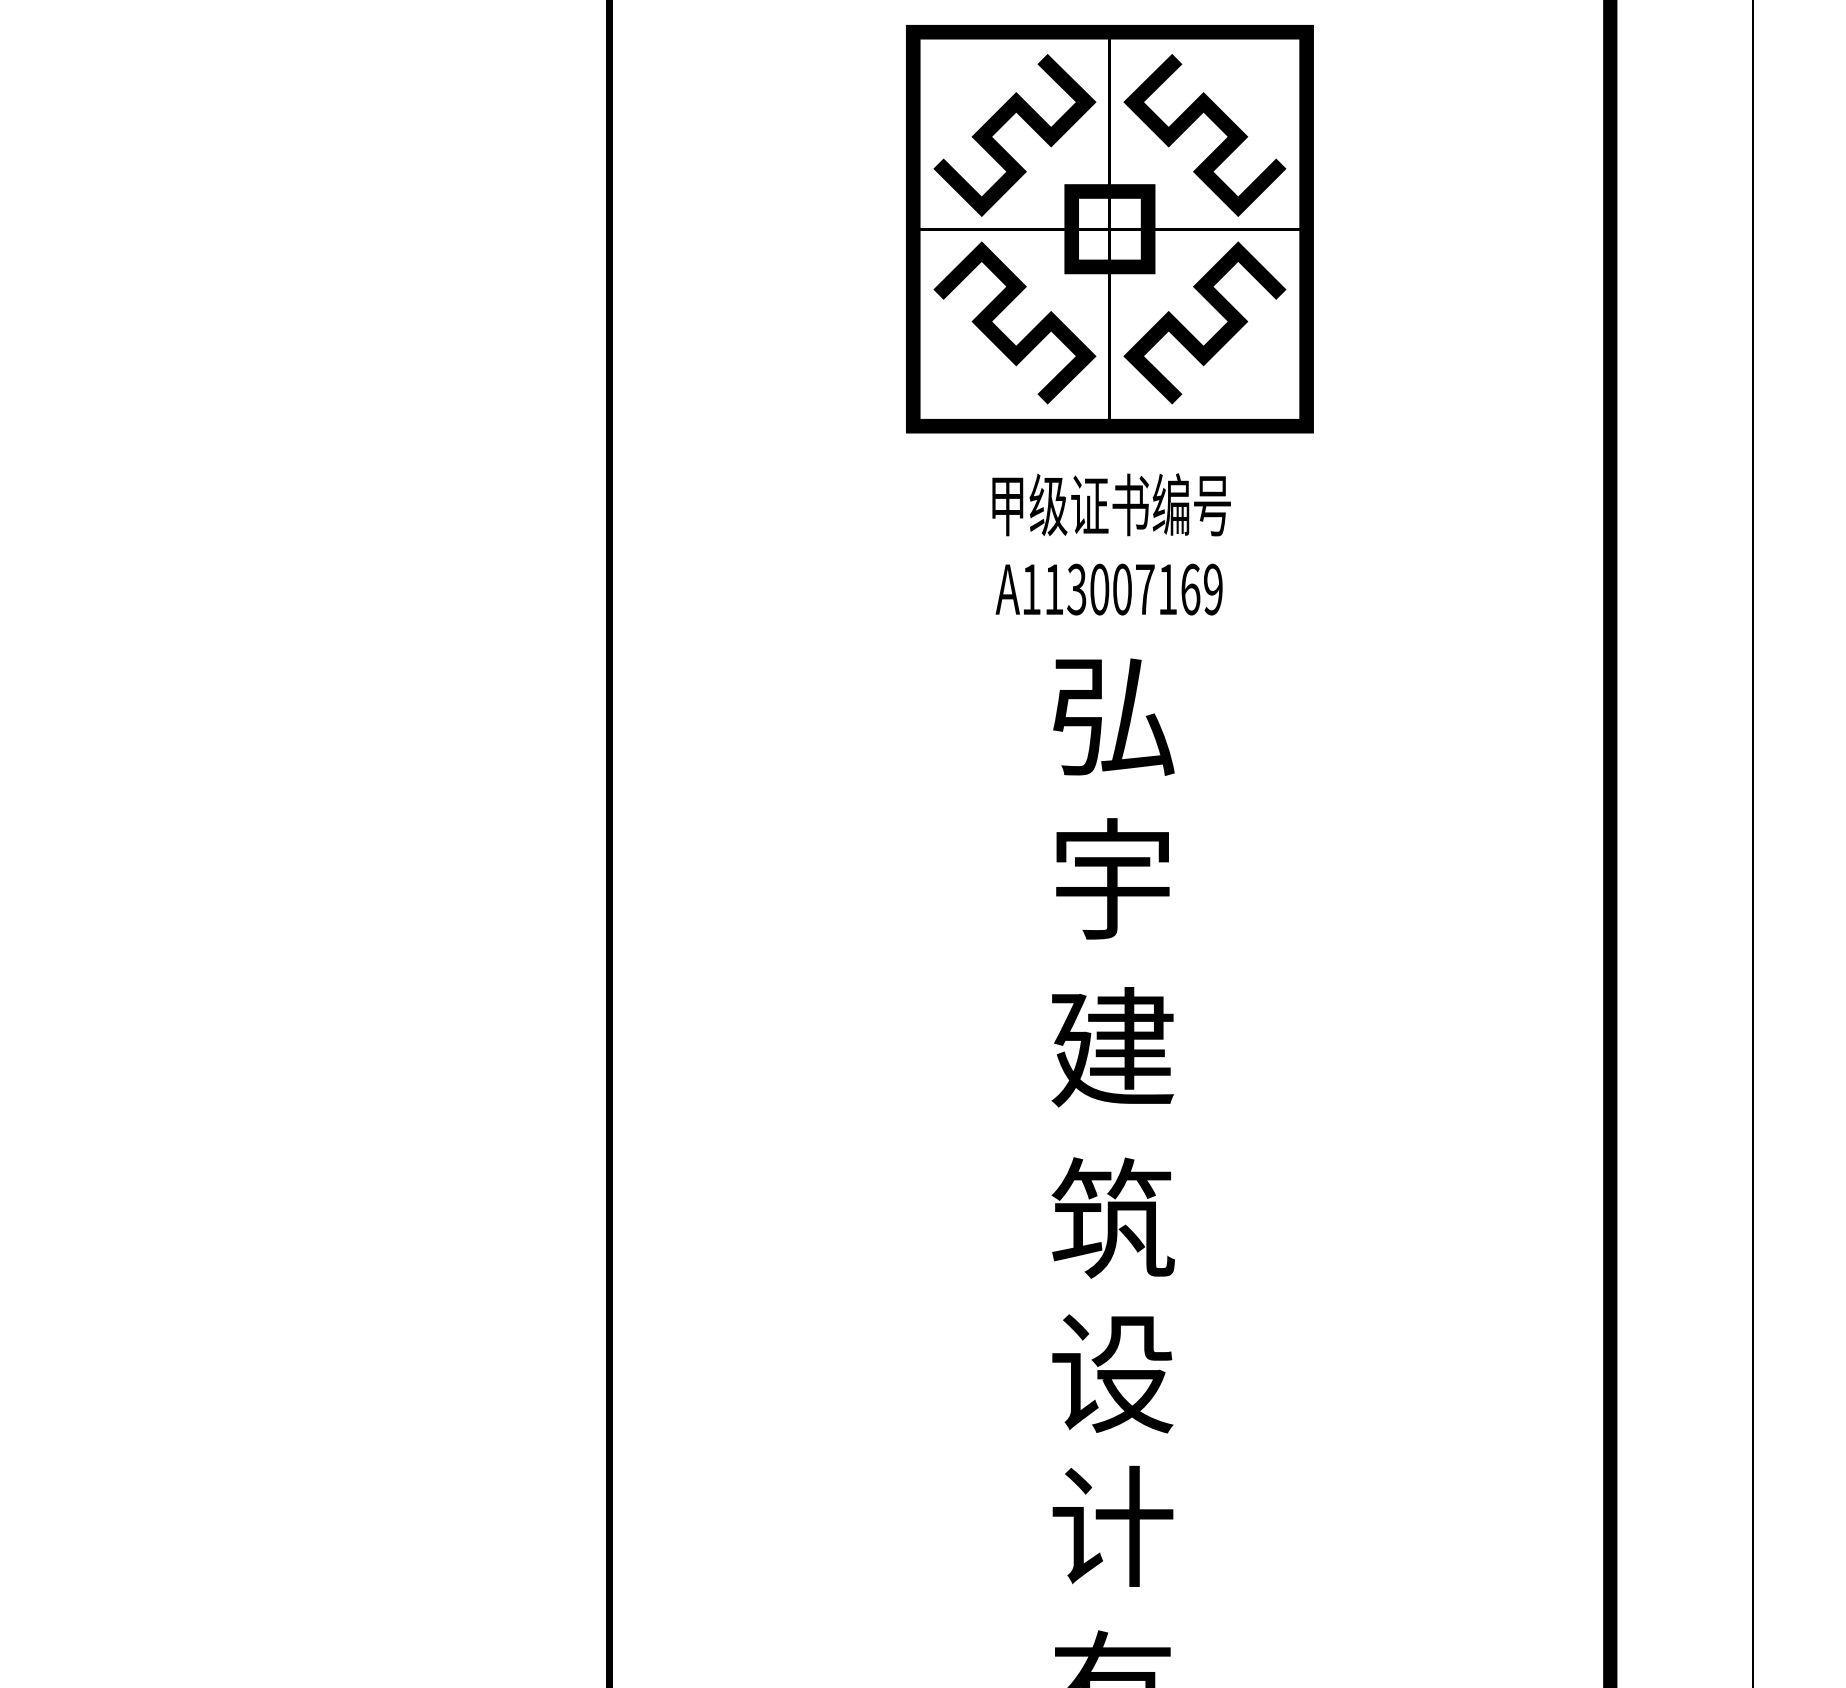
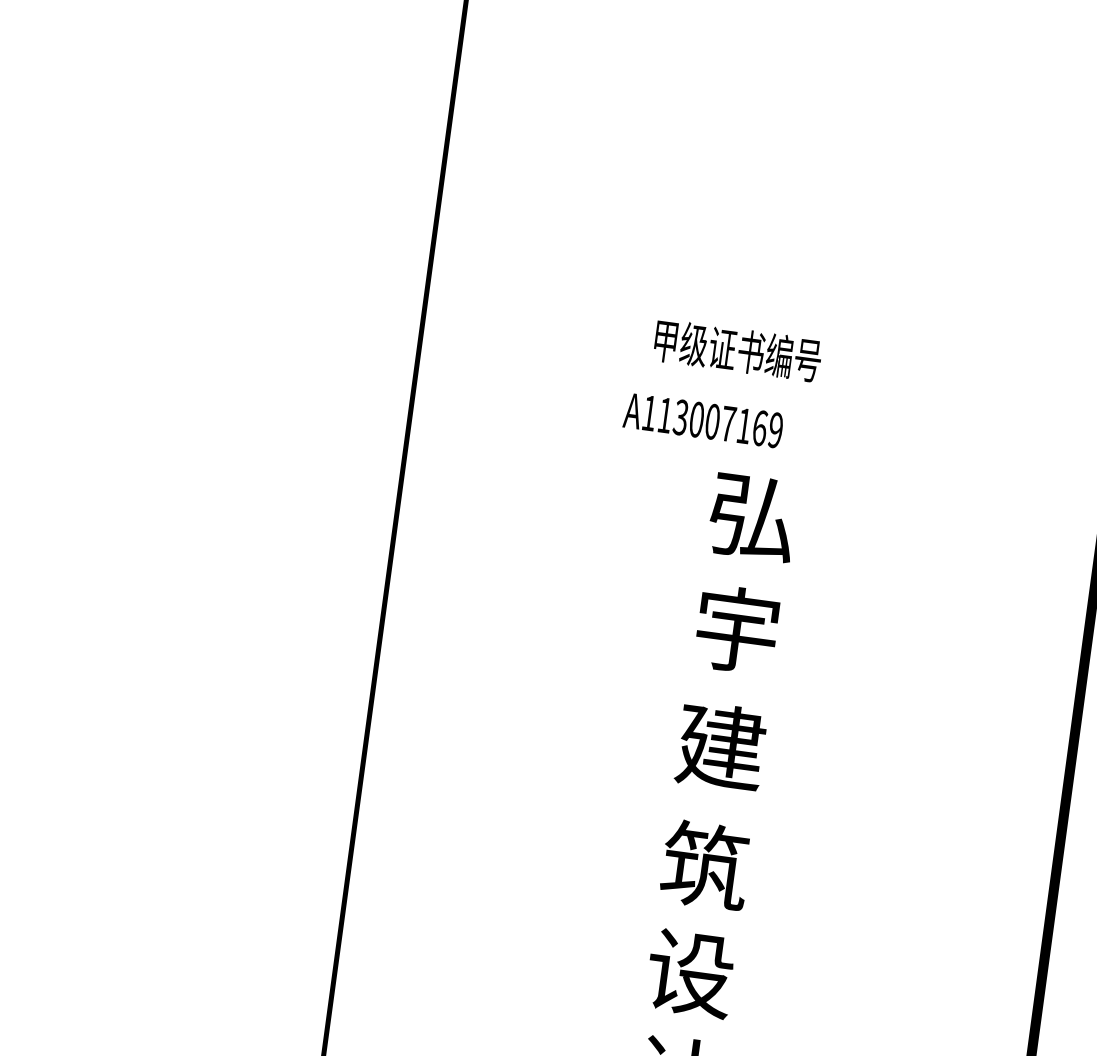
part: (1109, 229) -> (795, 178), removed
text: (1111, 504) -> (737, 350), moved
text: (1108, 589) -> (702, 420), moved

